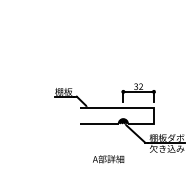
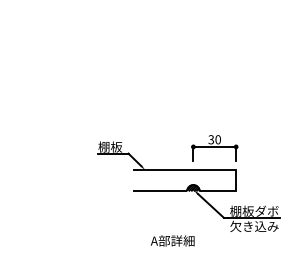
text: (140, 86) -> (217, 139), 32 -> 30

